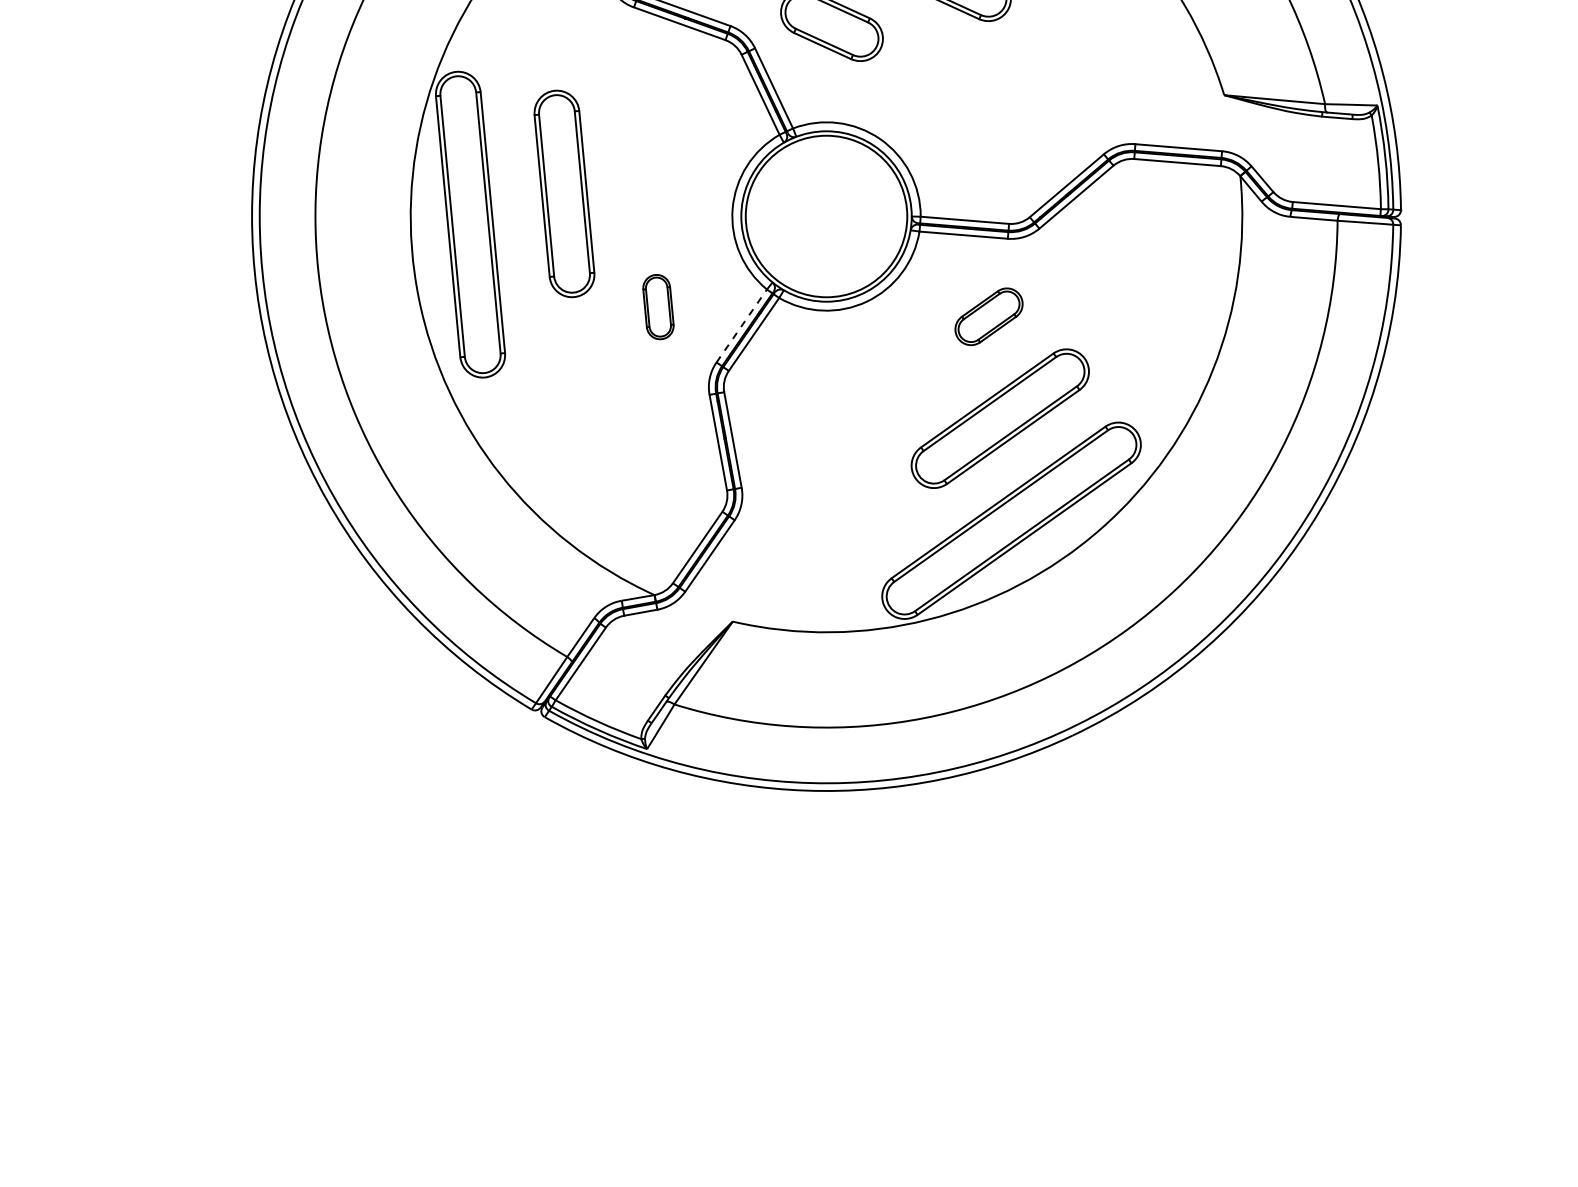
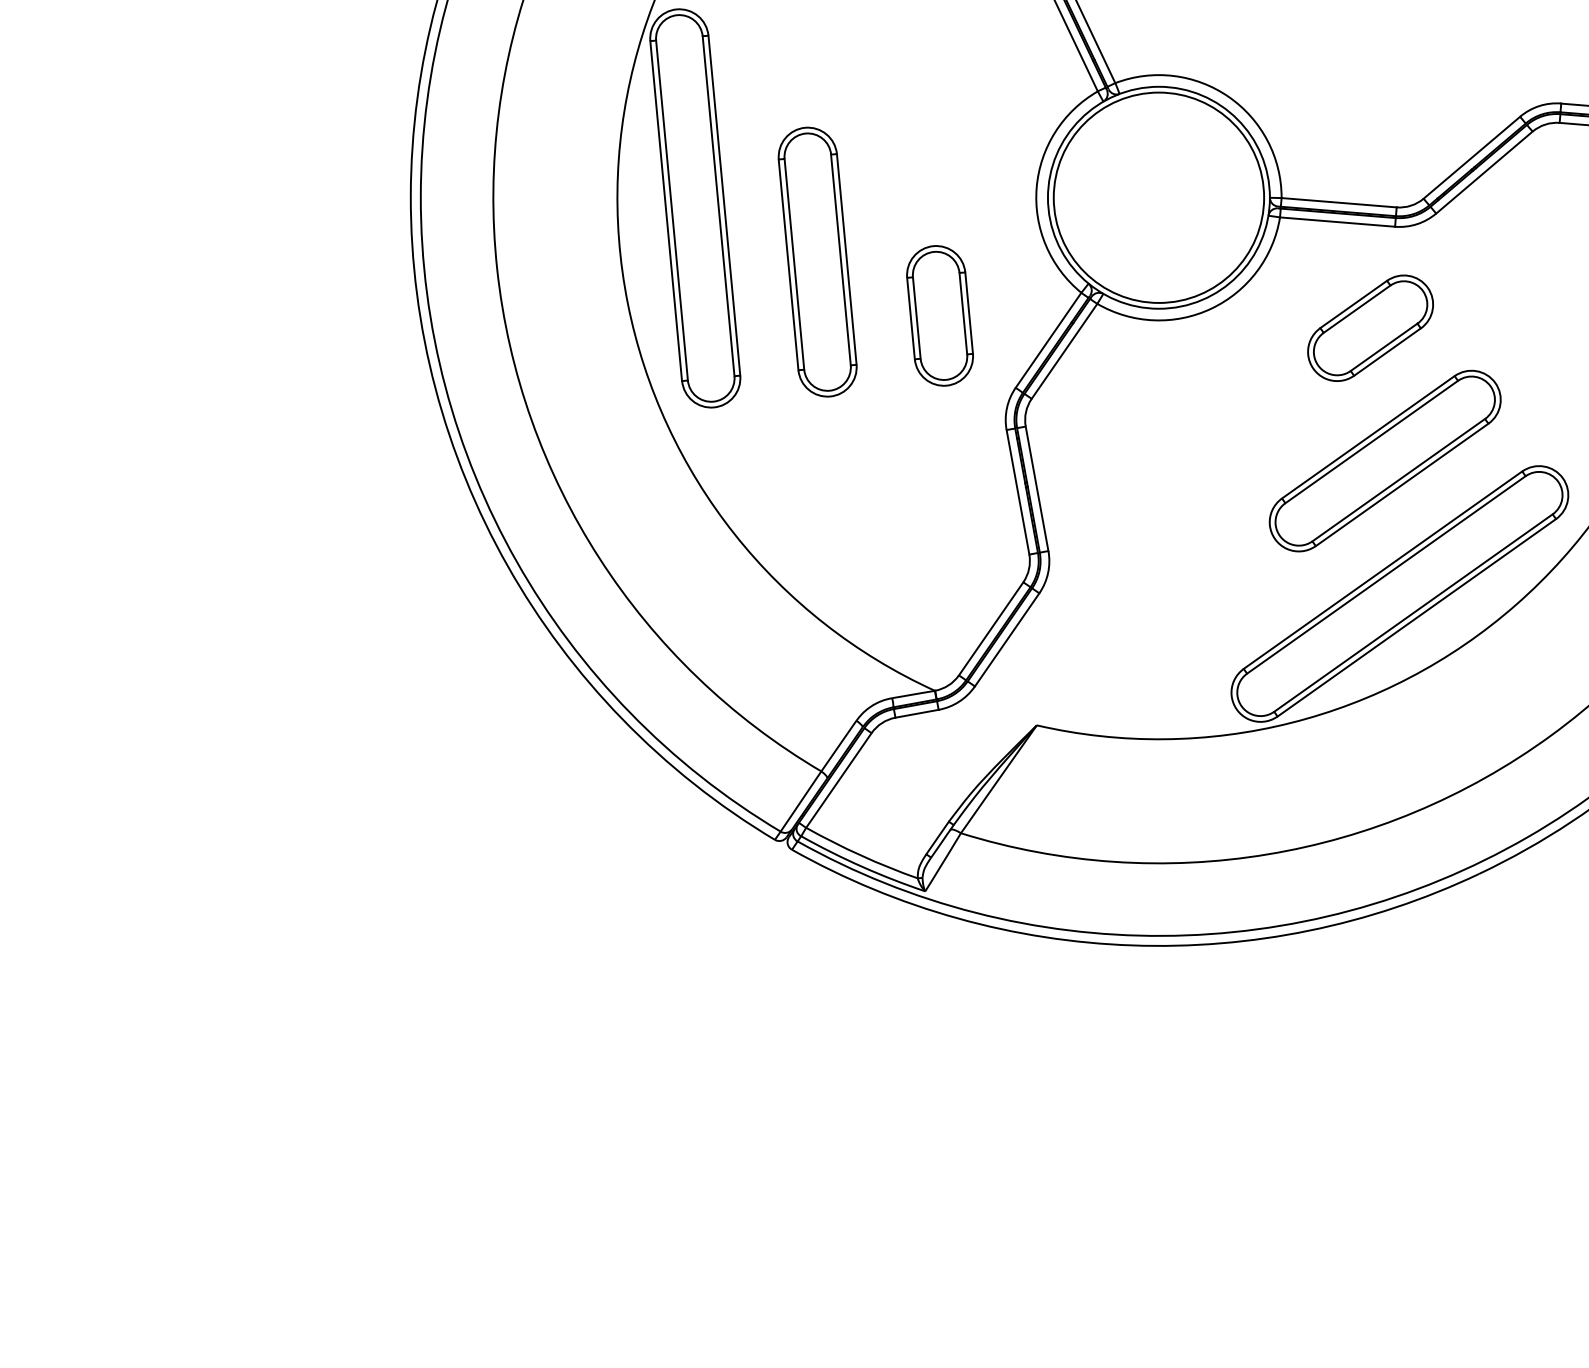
part: (564, 193) -> (817, 261), moved
part: (658, 306) -> (940, 314), size x1.67
part: (988, 316) -> (1369, 327), size x1.43
line: (742, 325) -> (1049, 339), dashed -> solid

